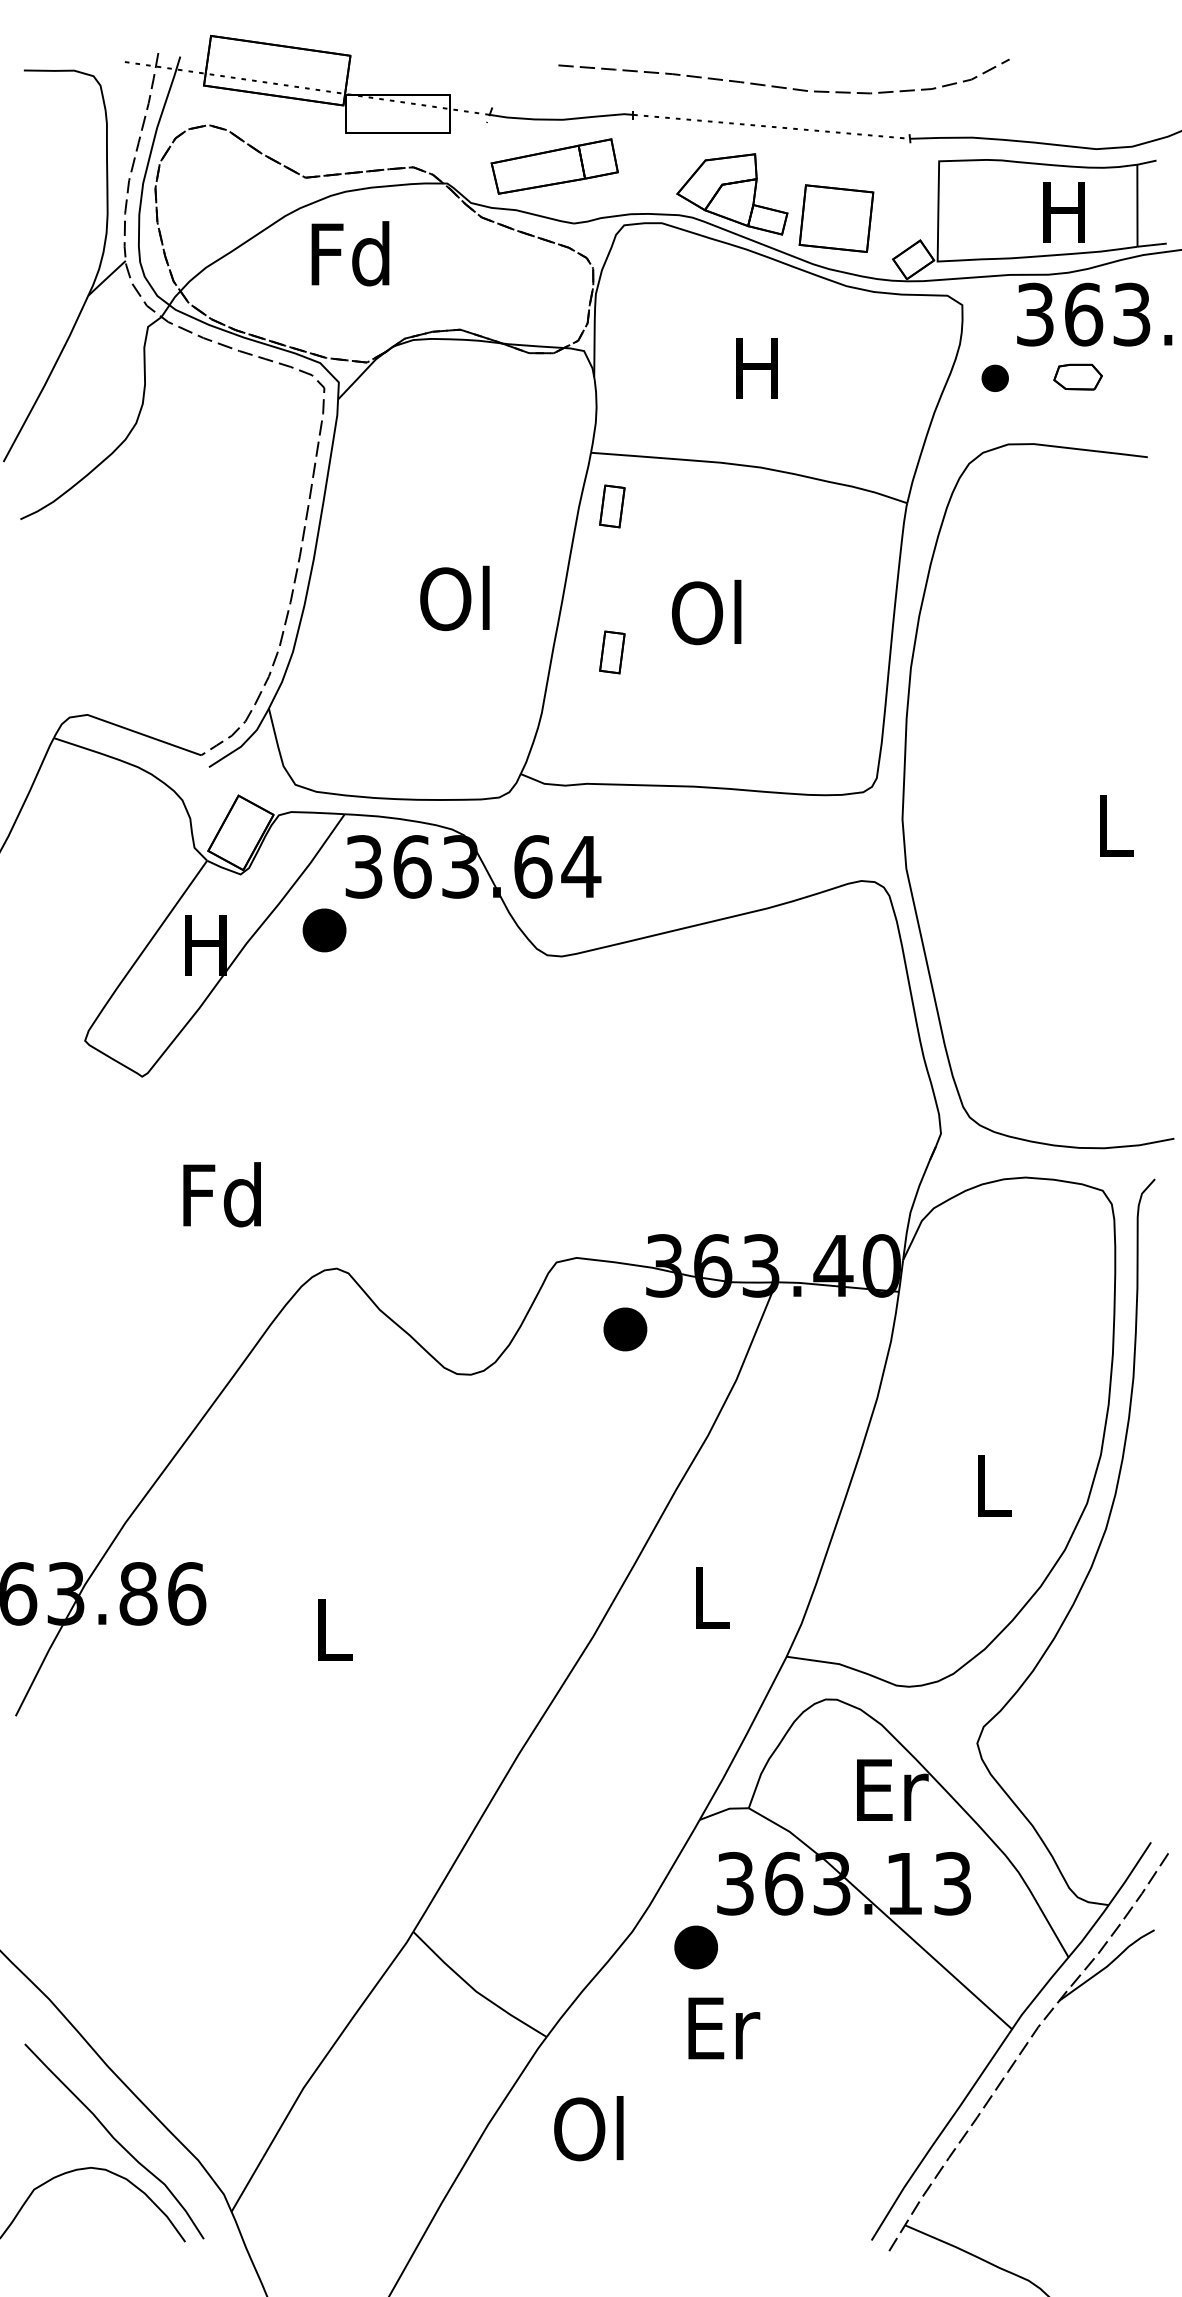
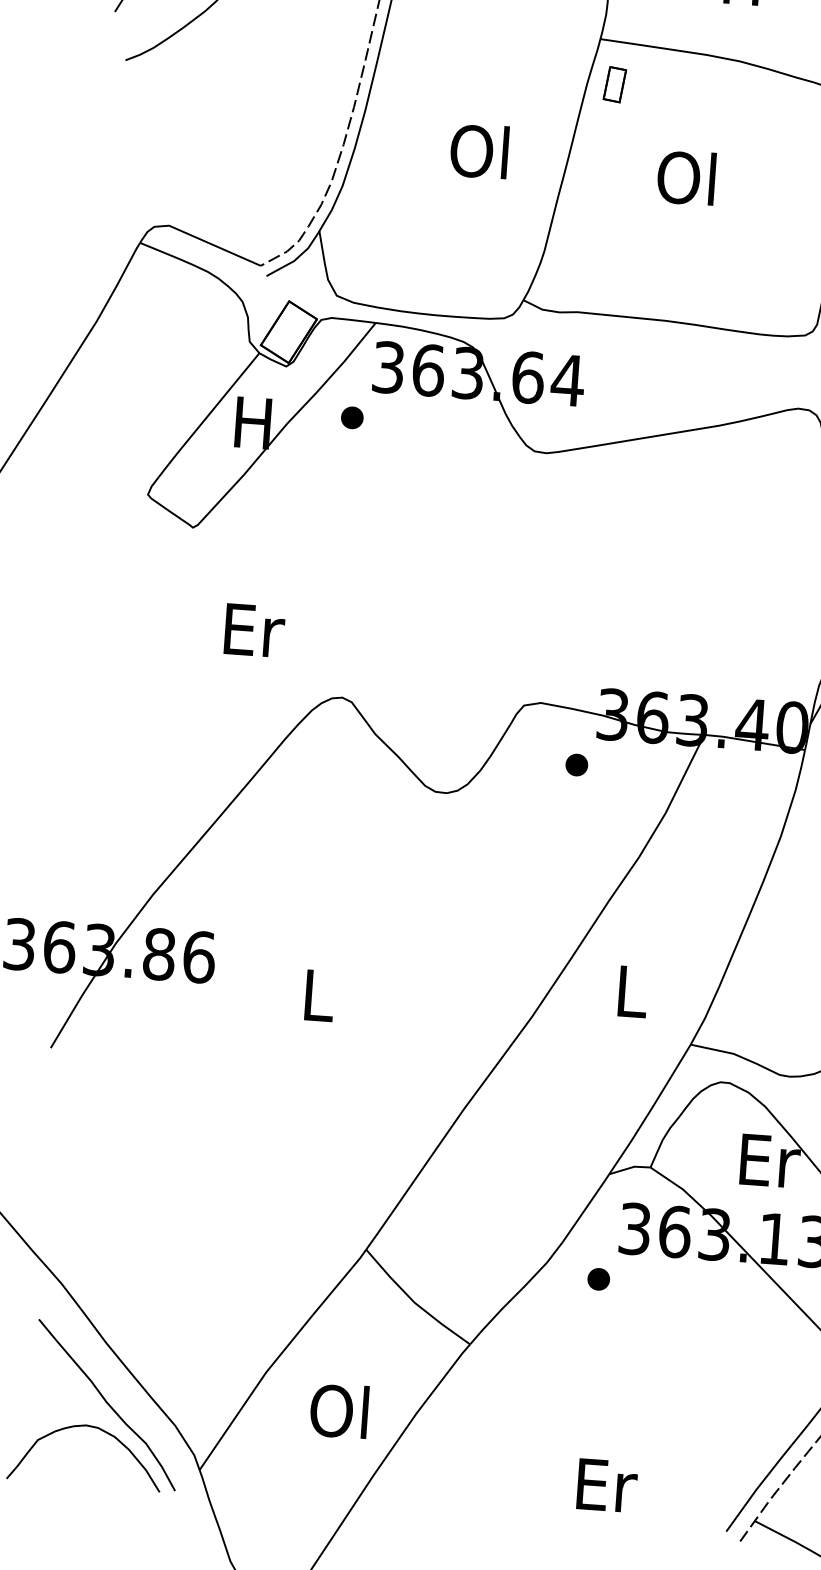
part: (612, 652) -> (606, 205), removed
part: (324, 930) -> (352, 417), size x0.62
text: (222, 1194) -> (252, 629), Fd -> Er
part: (624, 1329) -> (576, 764), size x0.62
part: (695, 1947) -> (598, 1279), size x0.62
text: (724, 2028) -> (607, 1485), moved
text: (588, 2128) -> (339, 1410), moved

